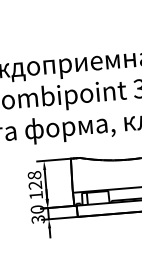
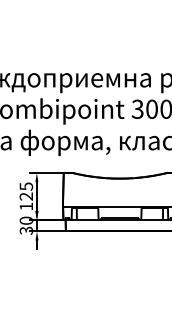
text: (33, 175) -> (25, 186), 128 -> 125

